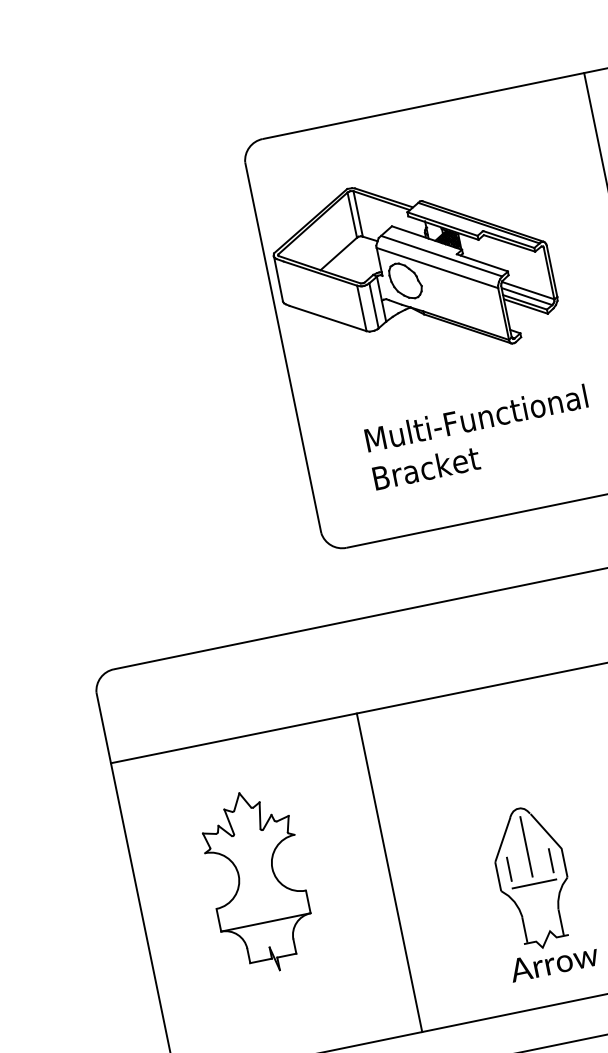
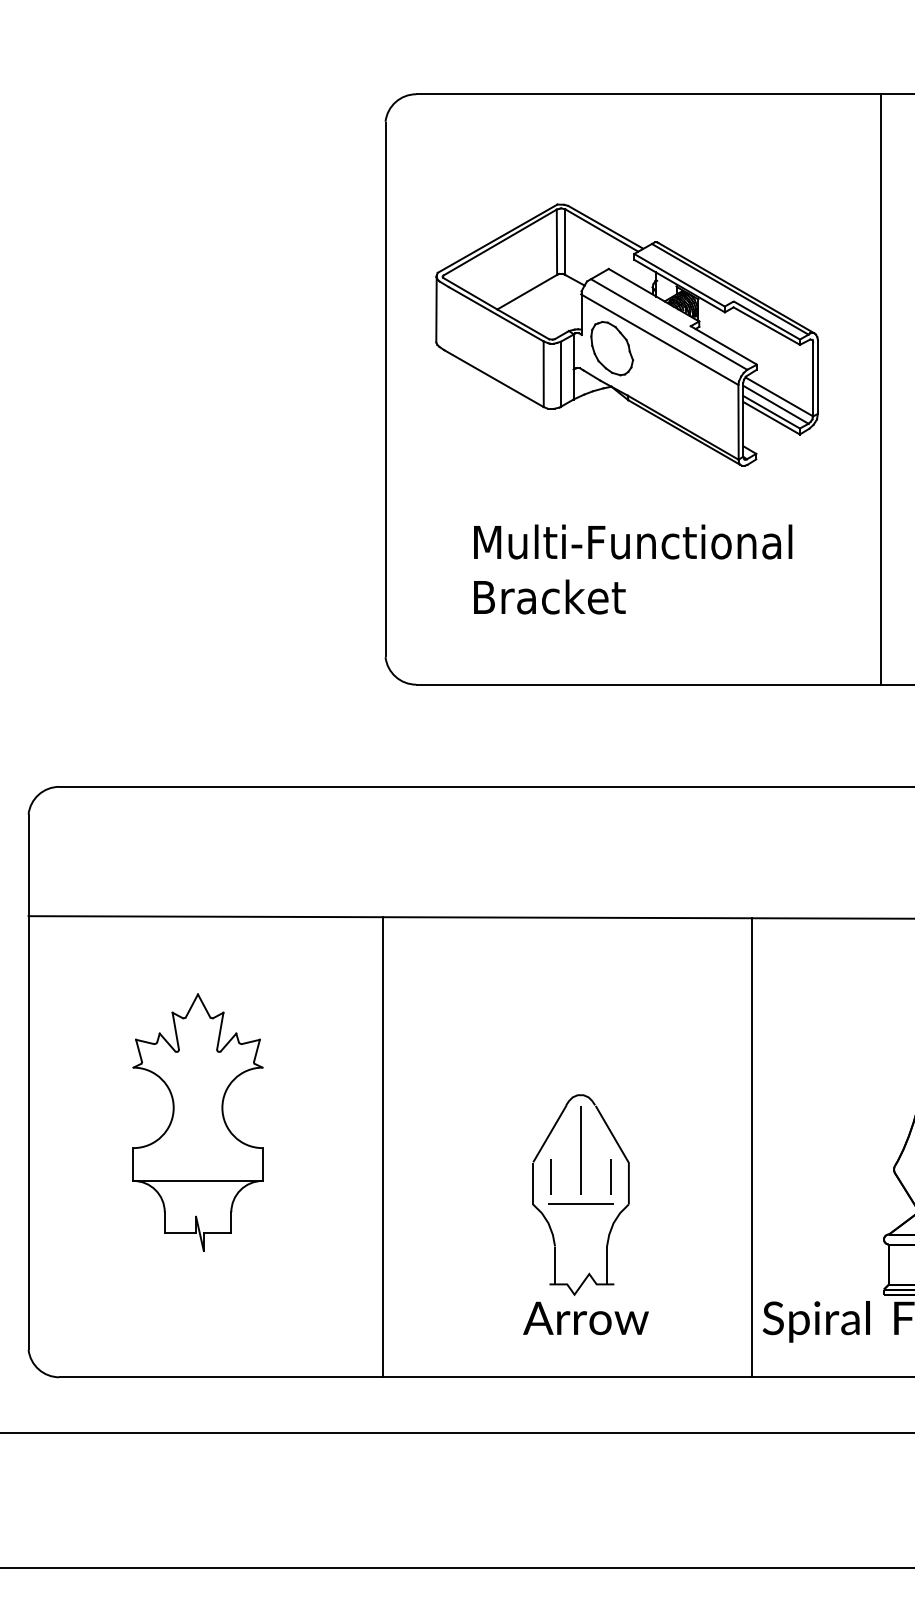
part: (413, 269) -> (626, 334), moved

